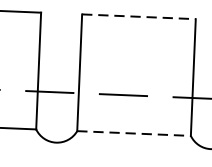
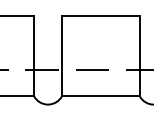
line: (138, 16) -> (100, 16), dashed -> solid
line: (133, 134) -> (100, 96), dashed -> solid

